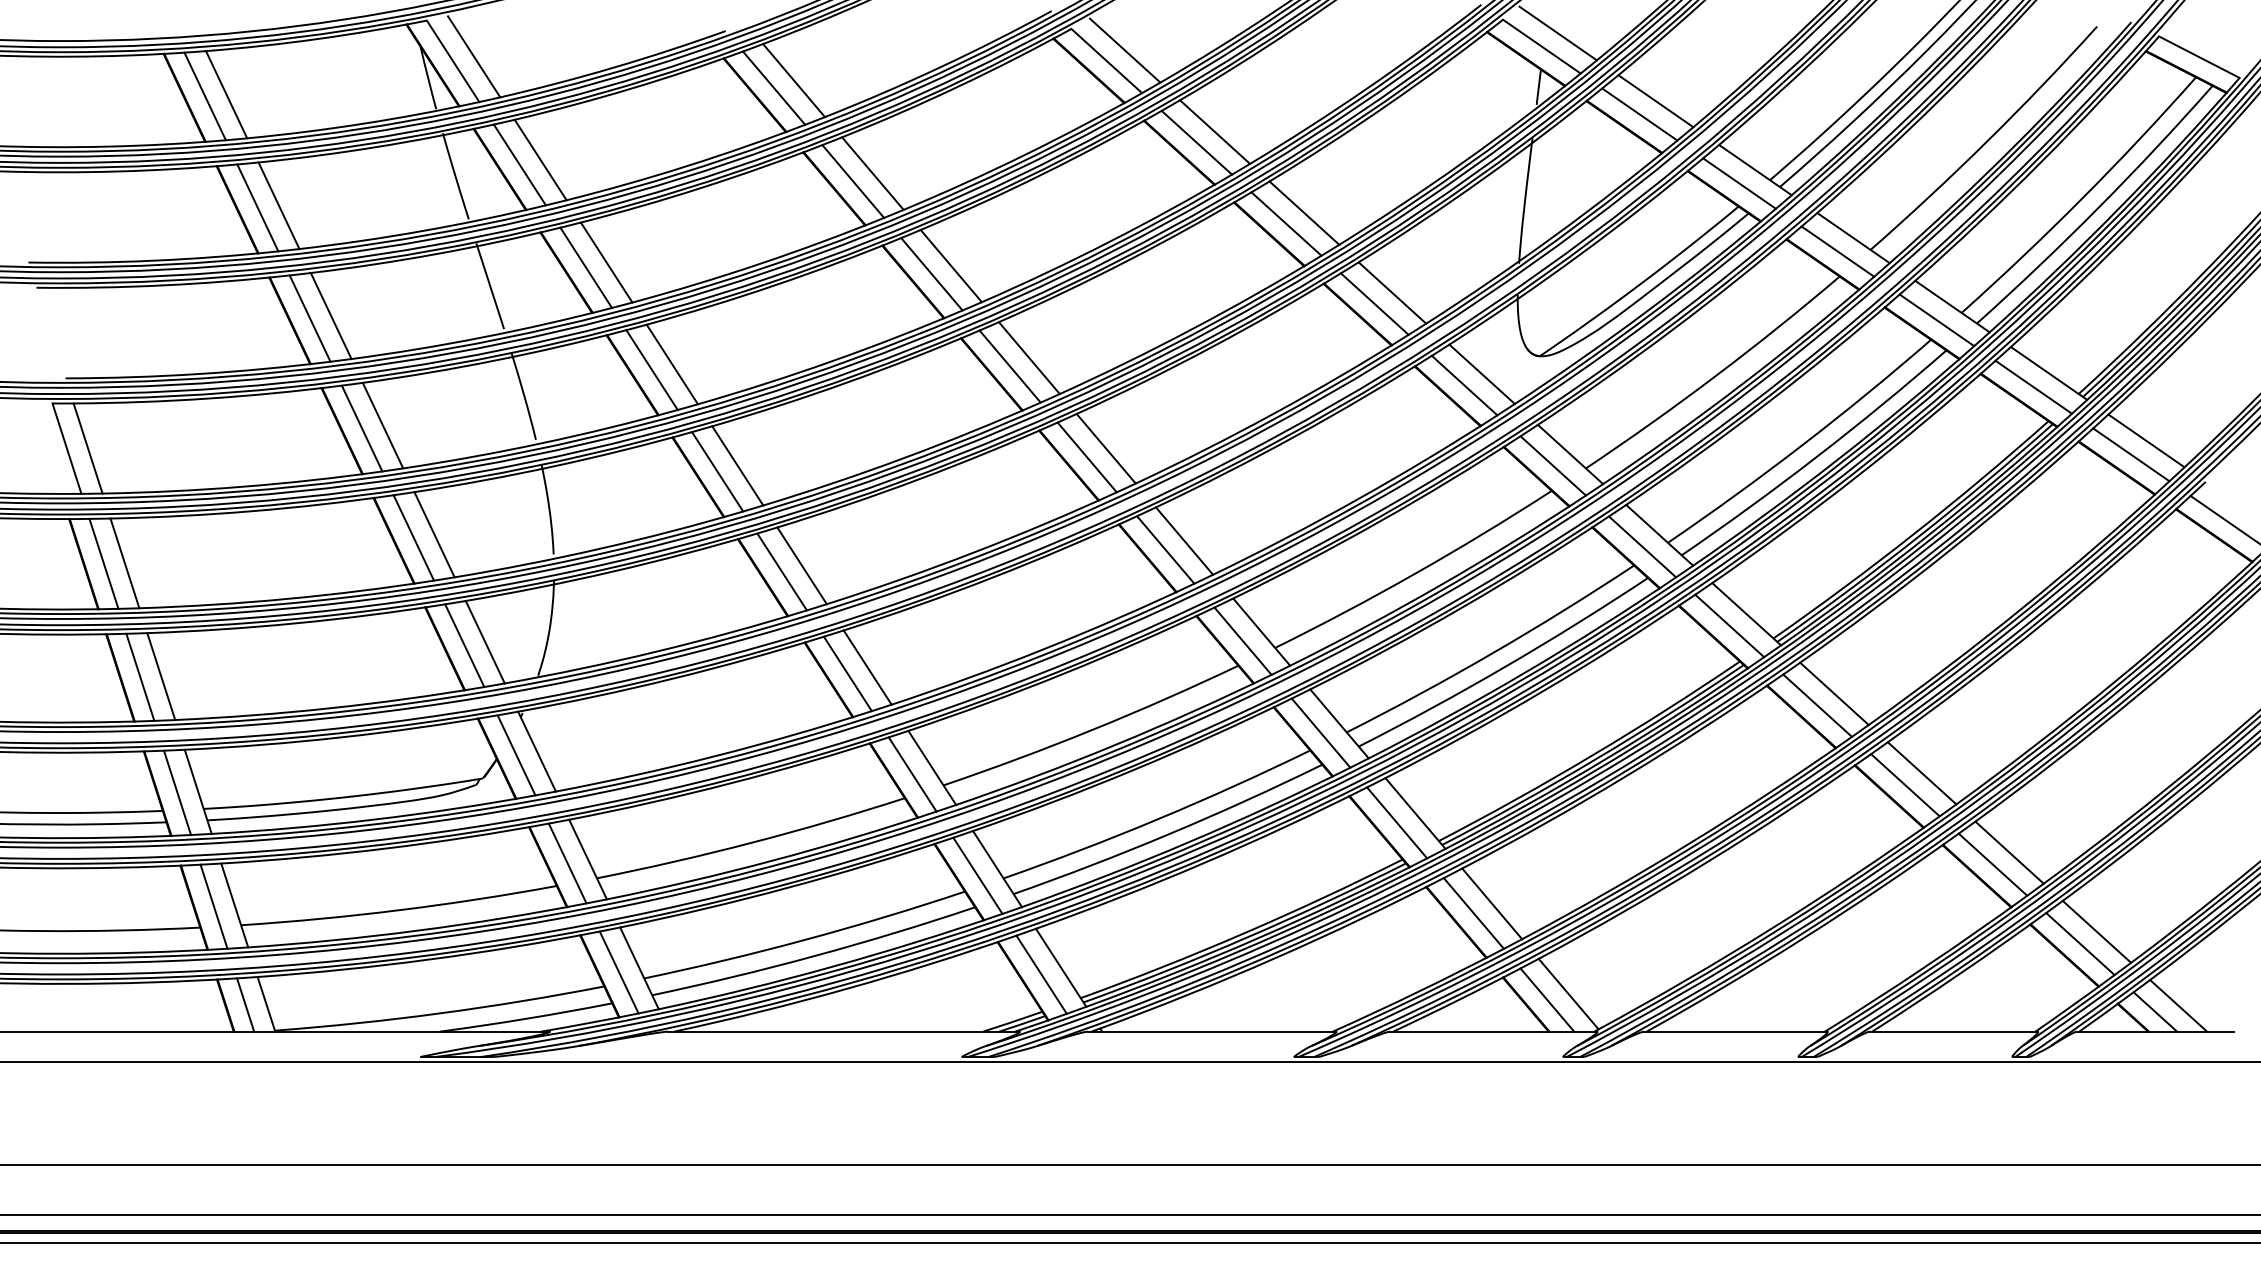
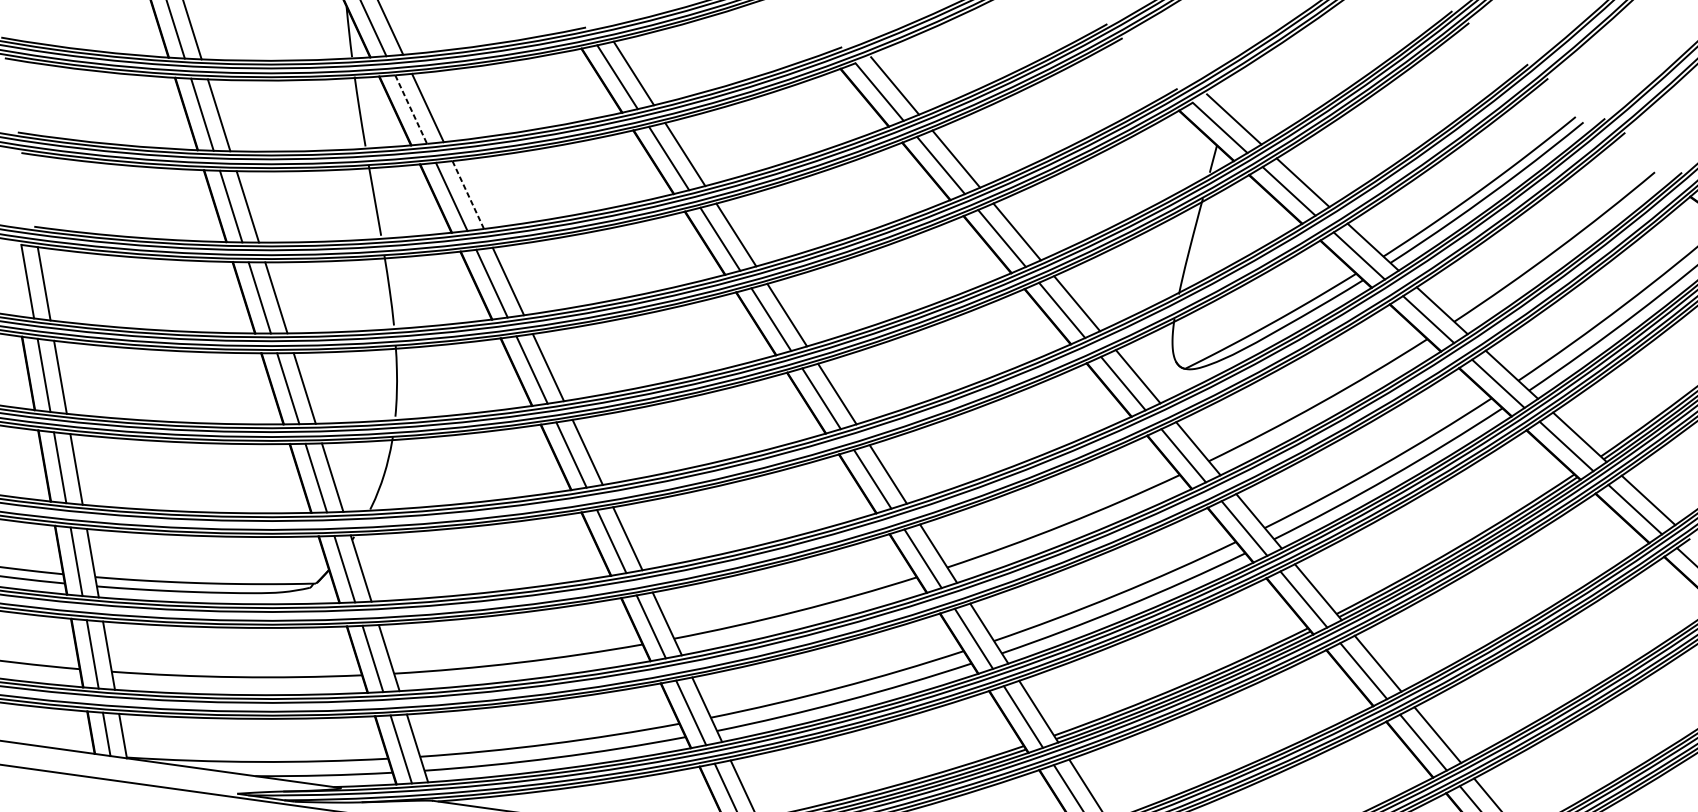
line: (520, 165) -> (411, 110), solid -> dashed
line: (606, 262) -> (468, 194), solid -> dashed

